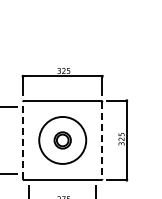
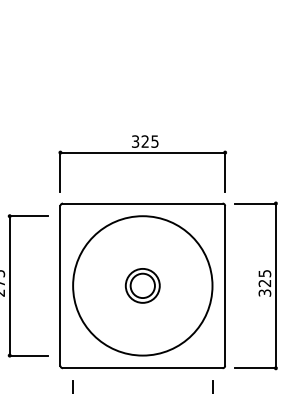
line: (23, 139) -> (61, 283), dashed -> solid
circle: (62, 140) -> (142, 285), size x1.43
line: (102, 140) -> (225, 285), dashed -> solid

